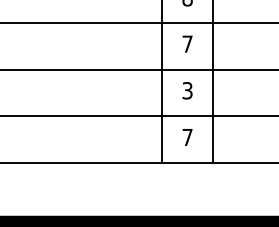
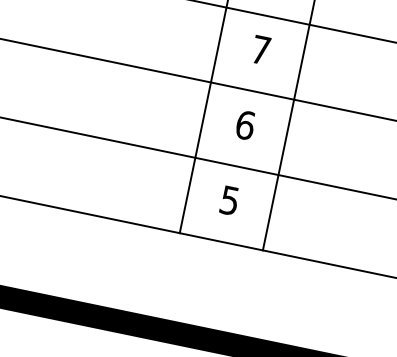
text: (187, 90) -> (245, 124), 3 -> 6
text: (187, 137) -> (229, 200), 7 -> 5

